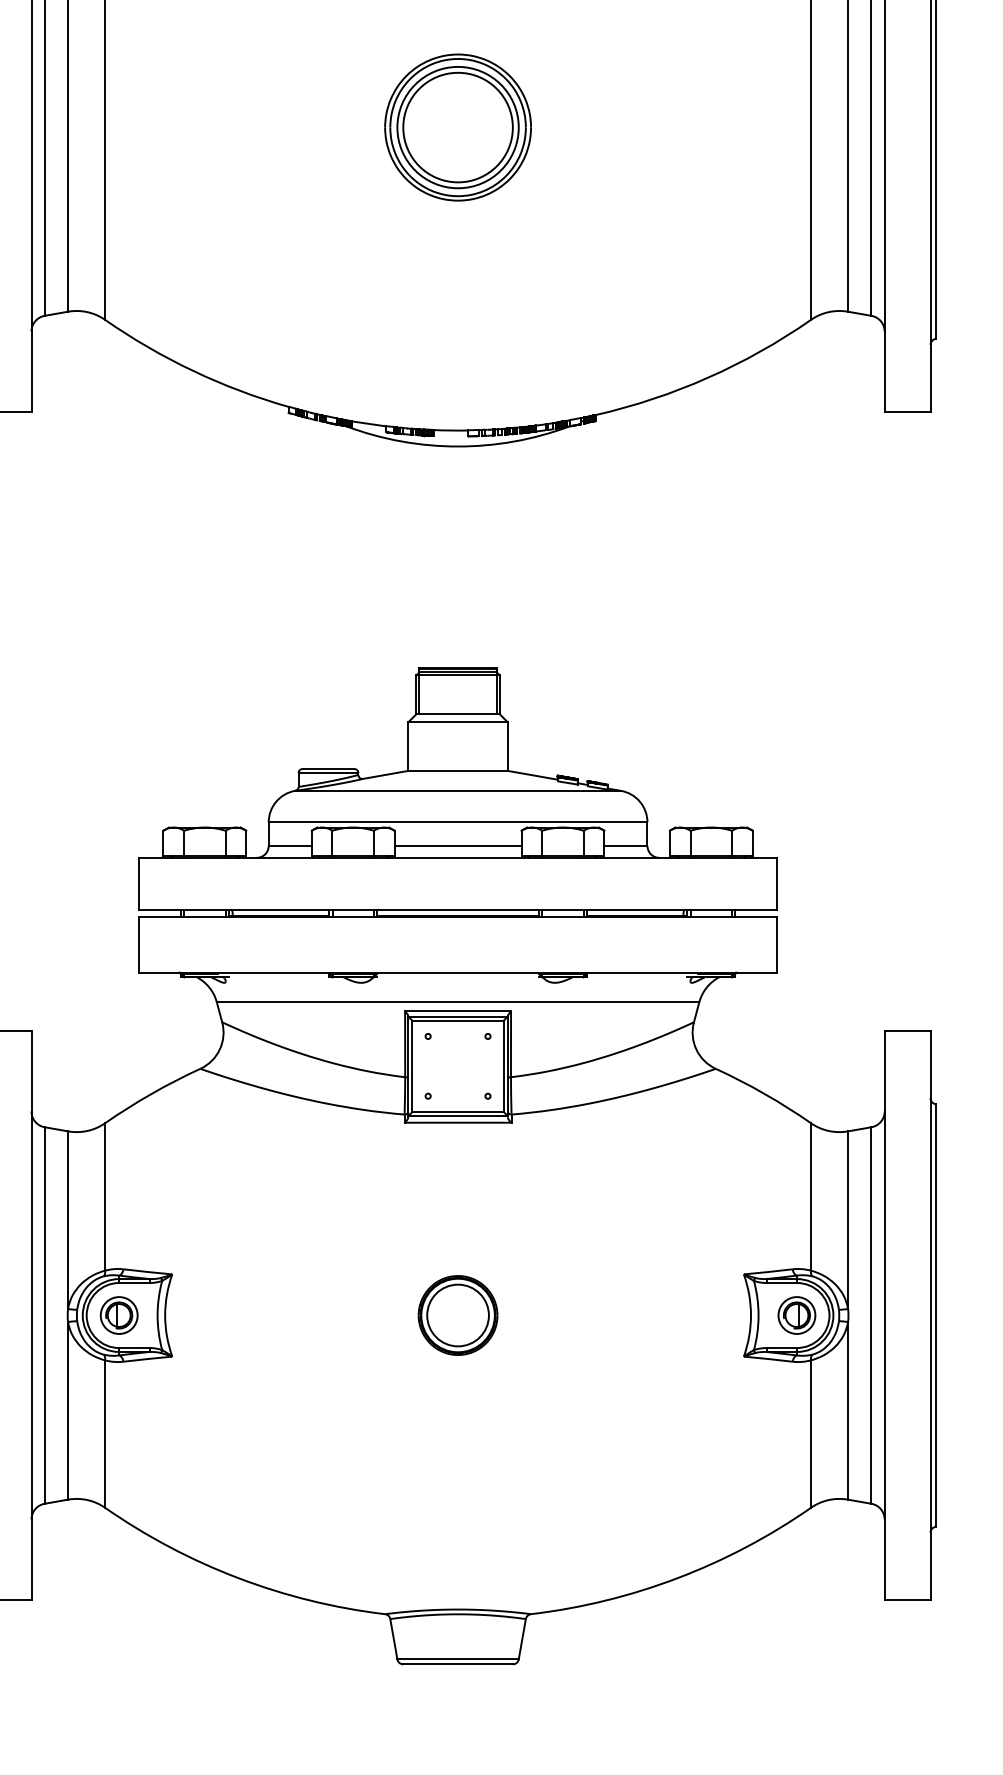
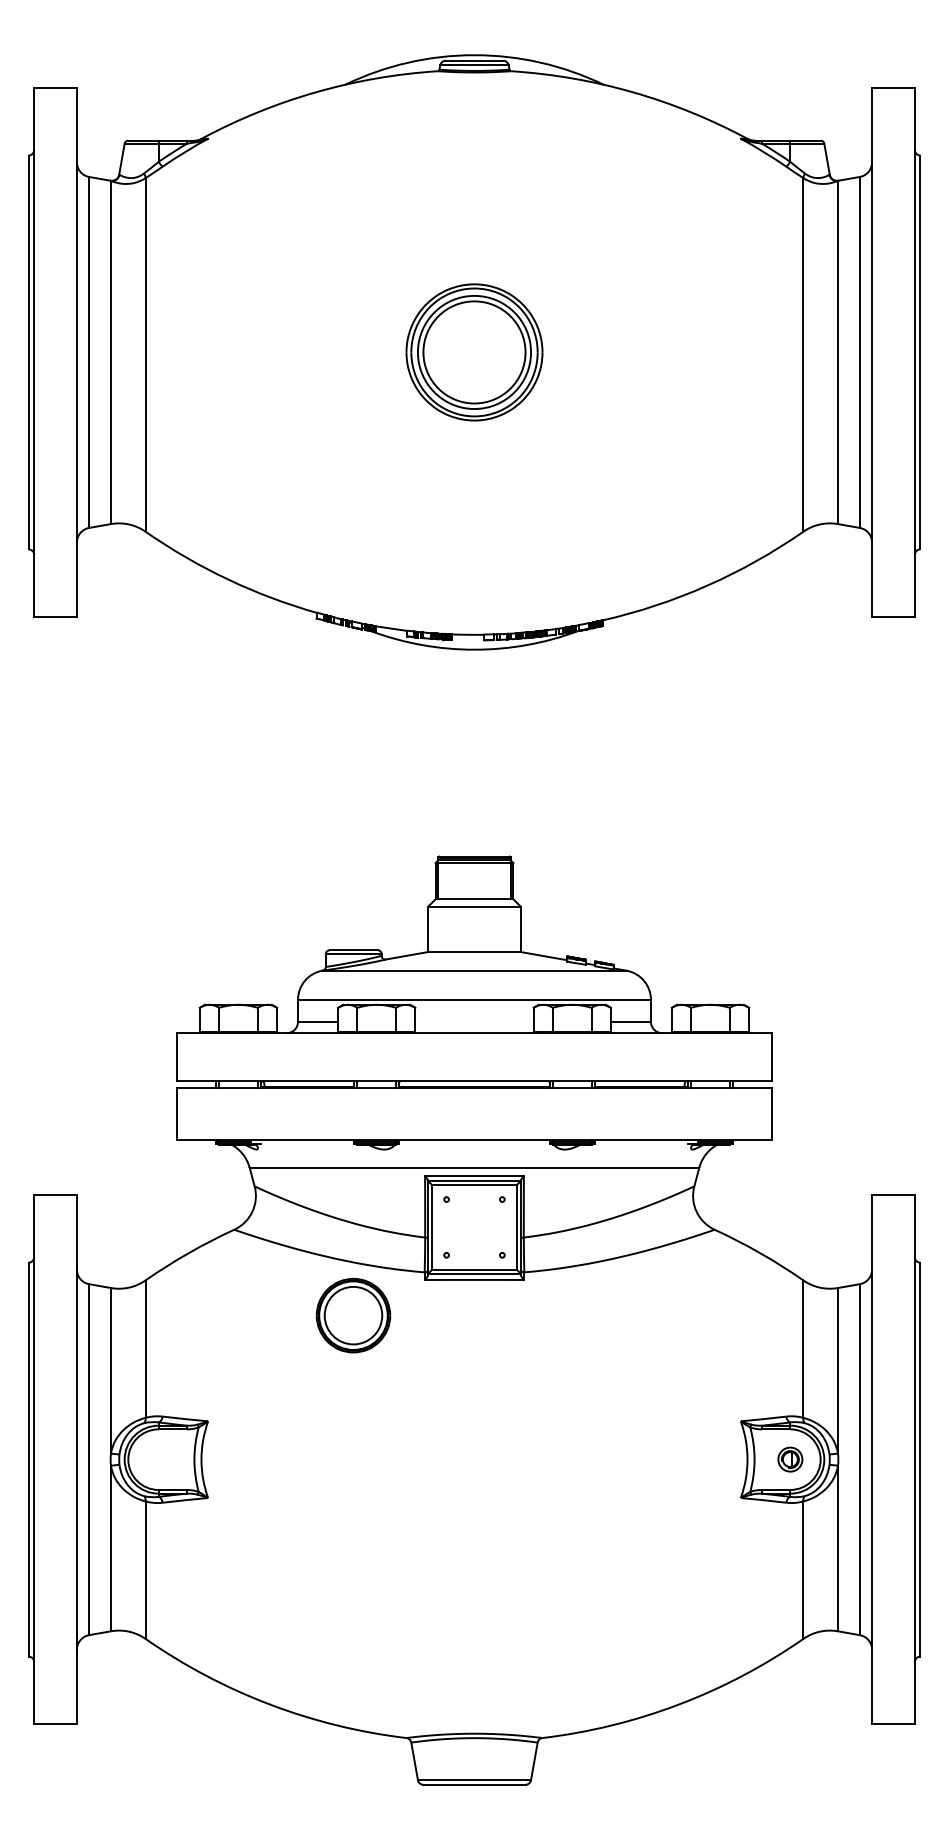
line: (458, 845) -> (474, 1021), removed
part: (119, 1315) -> (158, 1459), removed
part: (458, 1315) -> (353, 1315), moved
part: (797, 1315) -> (790, 1459), size x0.7

